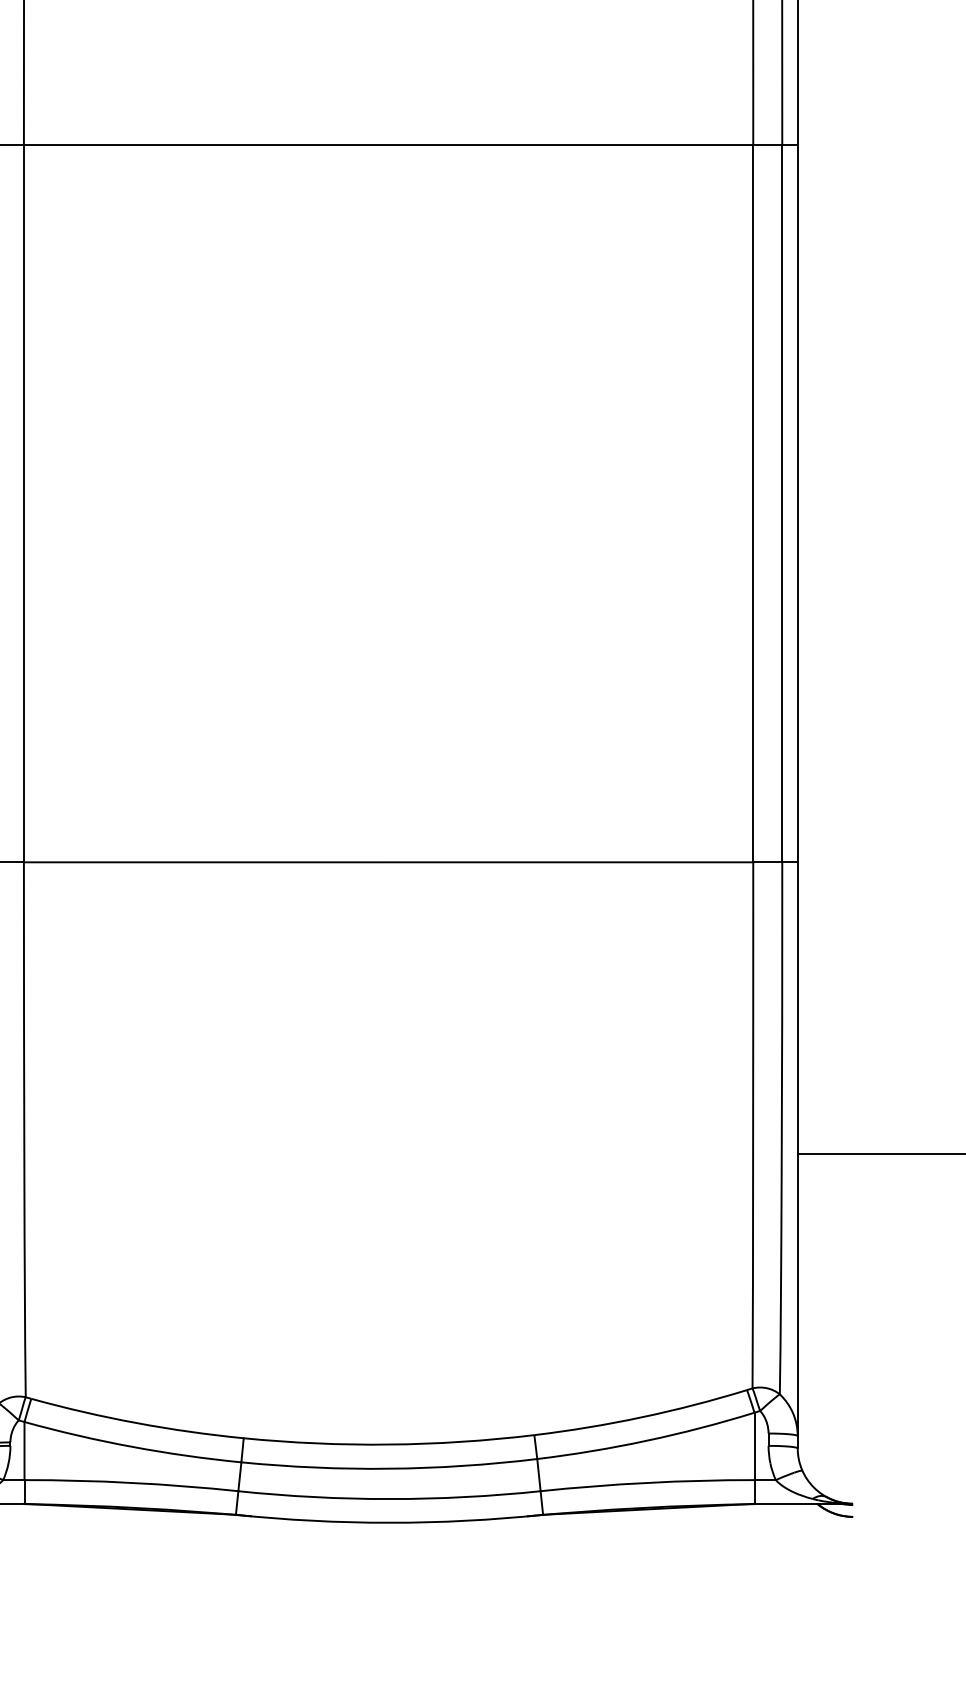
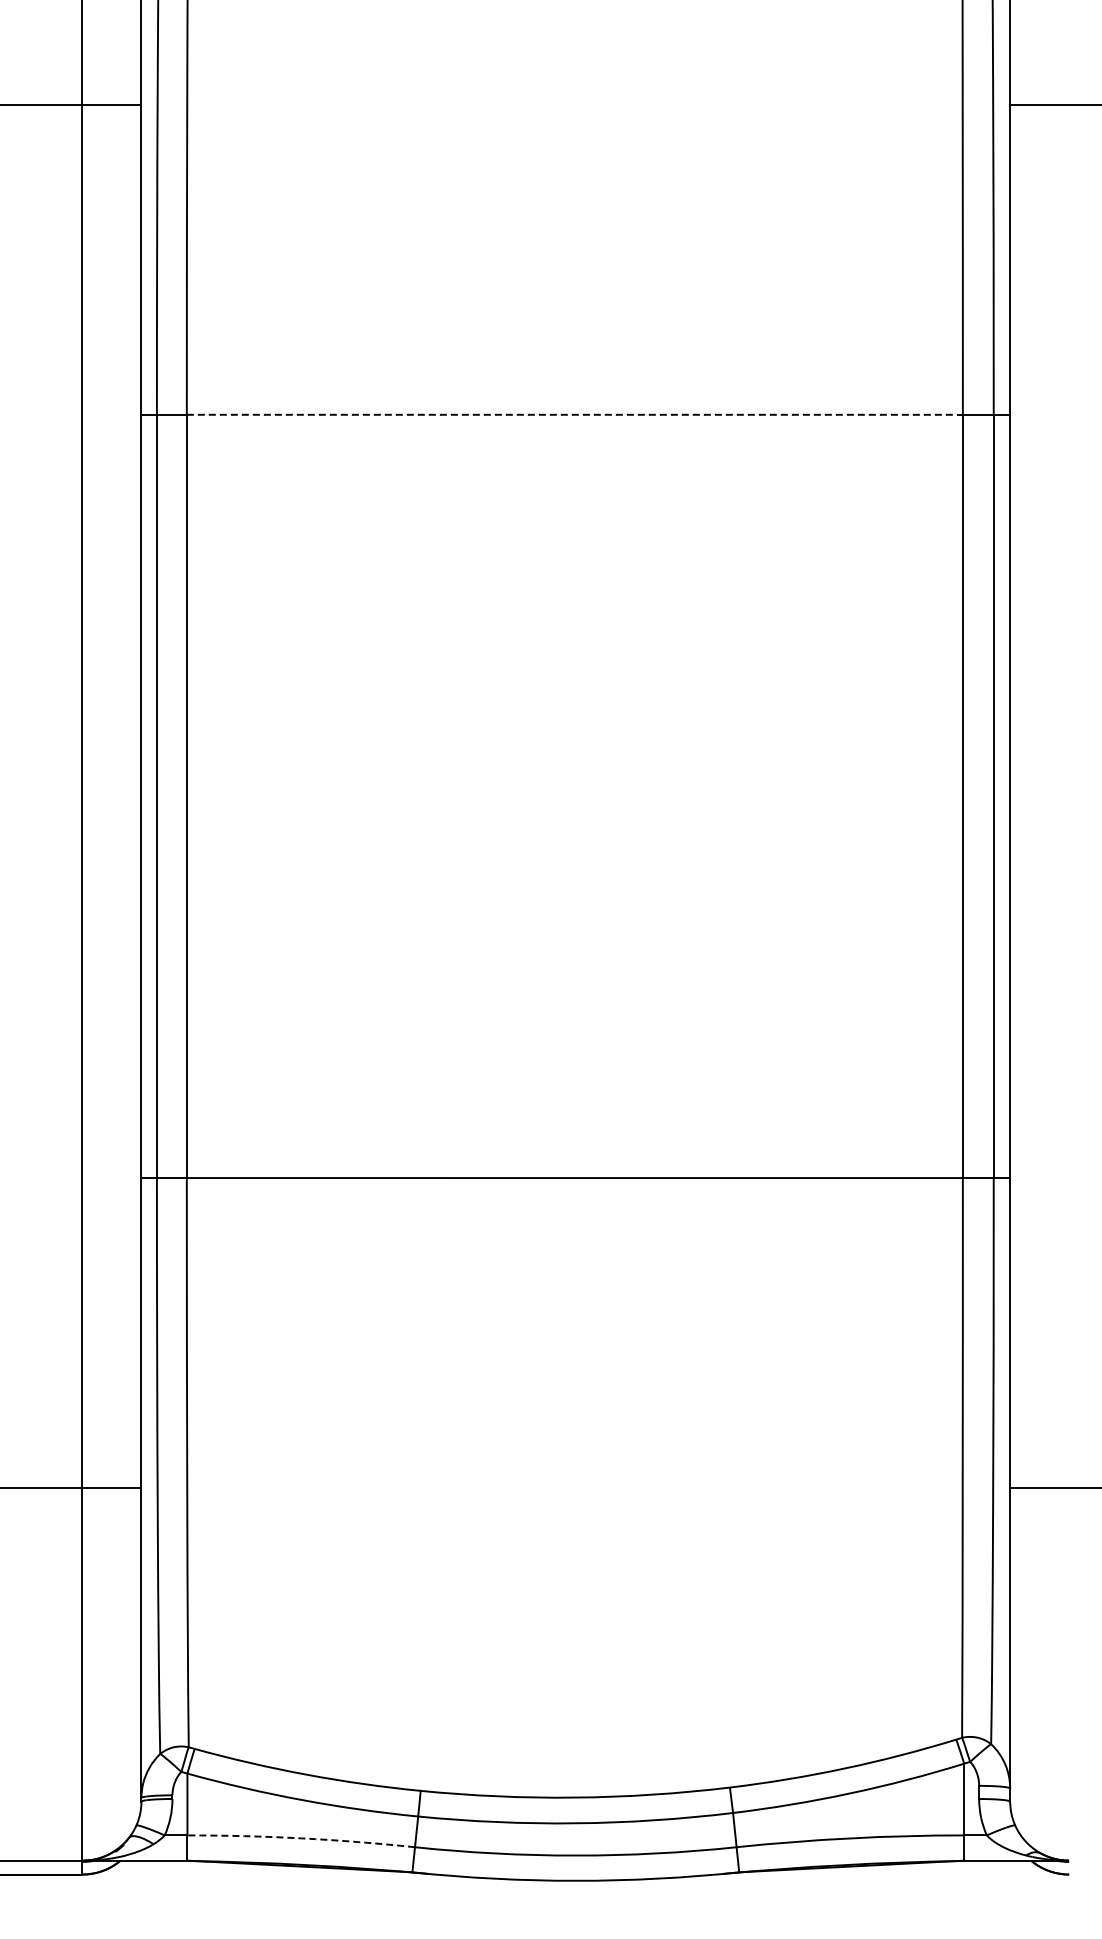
line: (389, 144) -> (575, 414), solid -> dashed
arc: (131, 1483) -> (301, 1838), solid -> dashed

